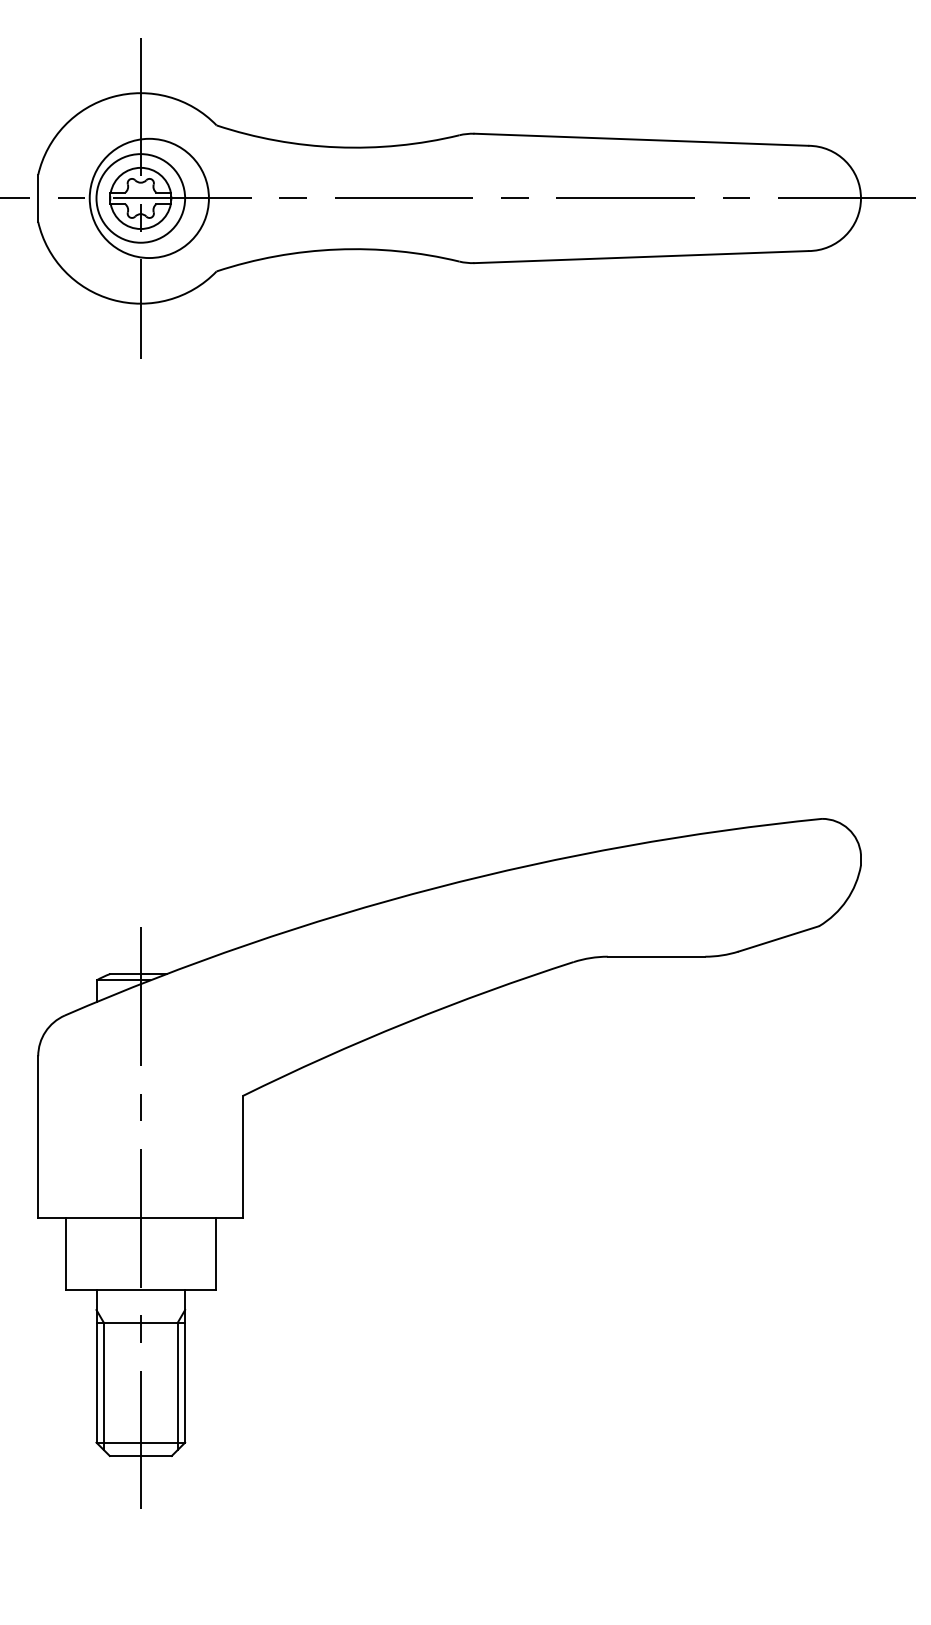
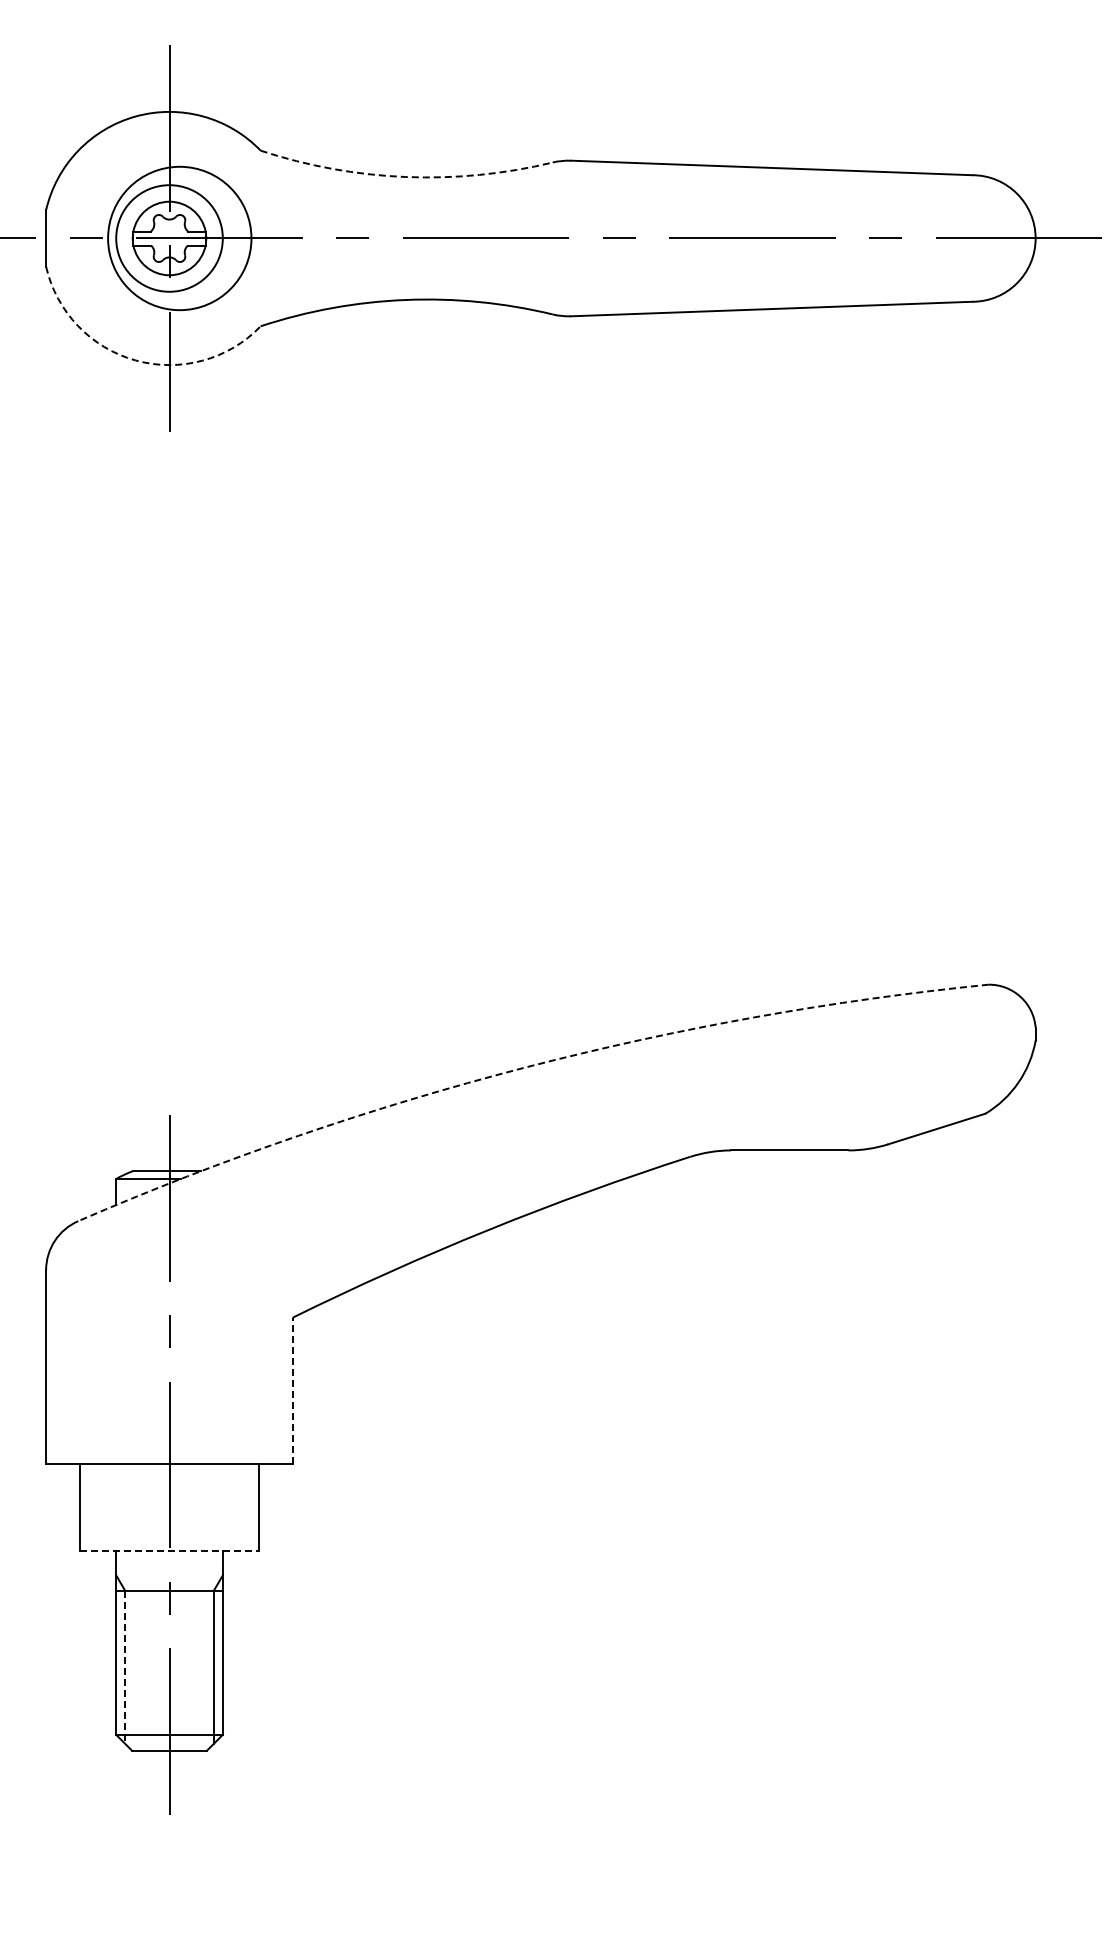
arc: (337, 147) -> (405, 177), solid -> dashed
arc: (112, 299) -> (135, 360), solid -> dashed
arc: (435, 887) -> (524, 1067), solid -> dashed
line: (243, 1156) -> (292, 1390), solid -> dashed
line: (140, 1289) -> (169, 1550), solid -> dashed
line: (104, 1386) -> (125, 1667), solid -> dashed

